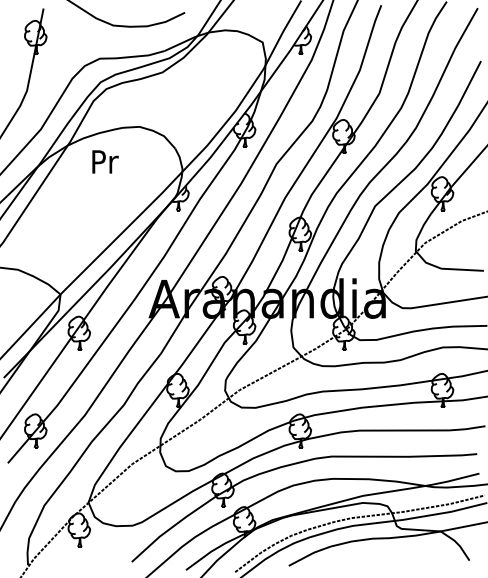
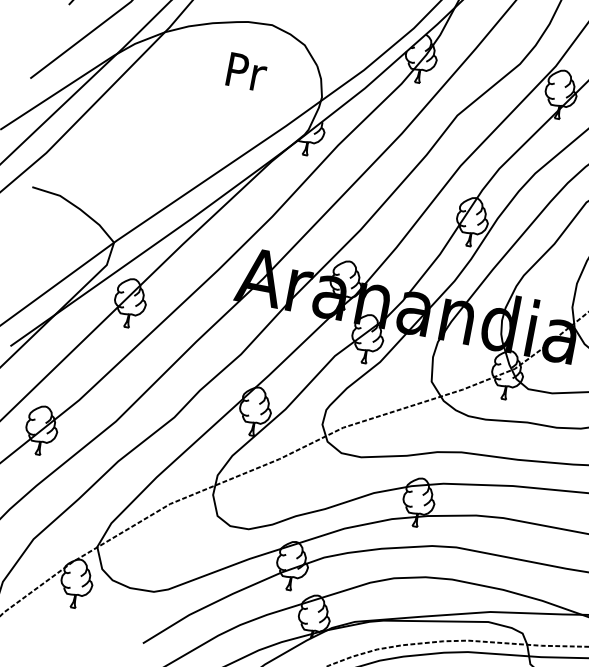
text: (105, 161) -> (247, 71), moved

